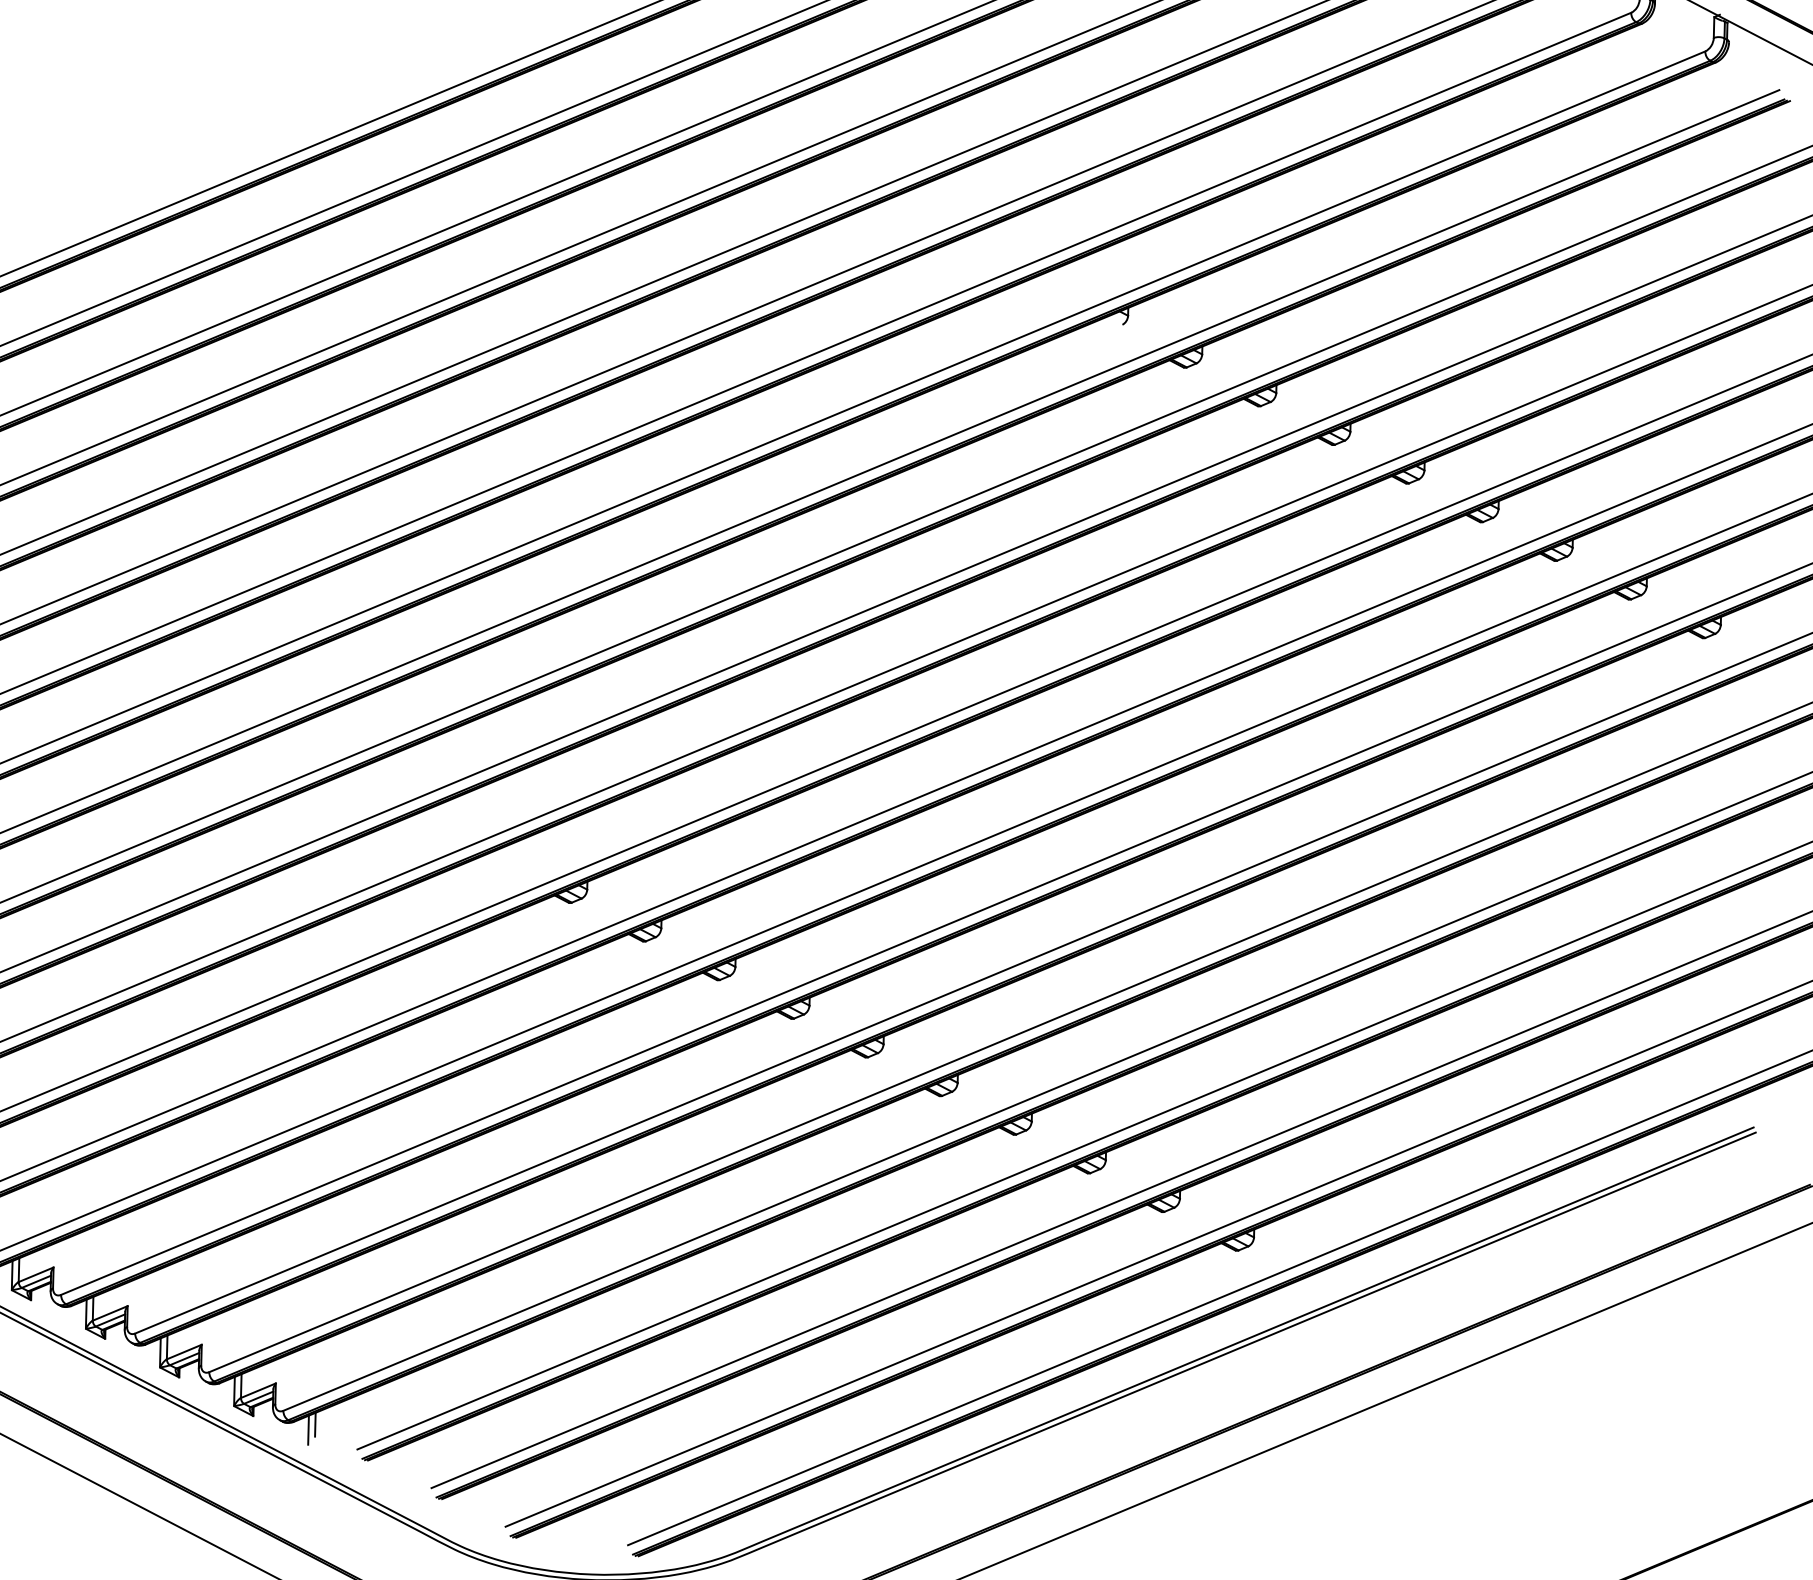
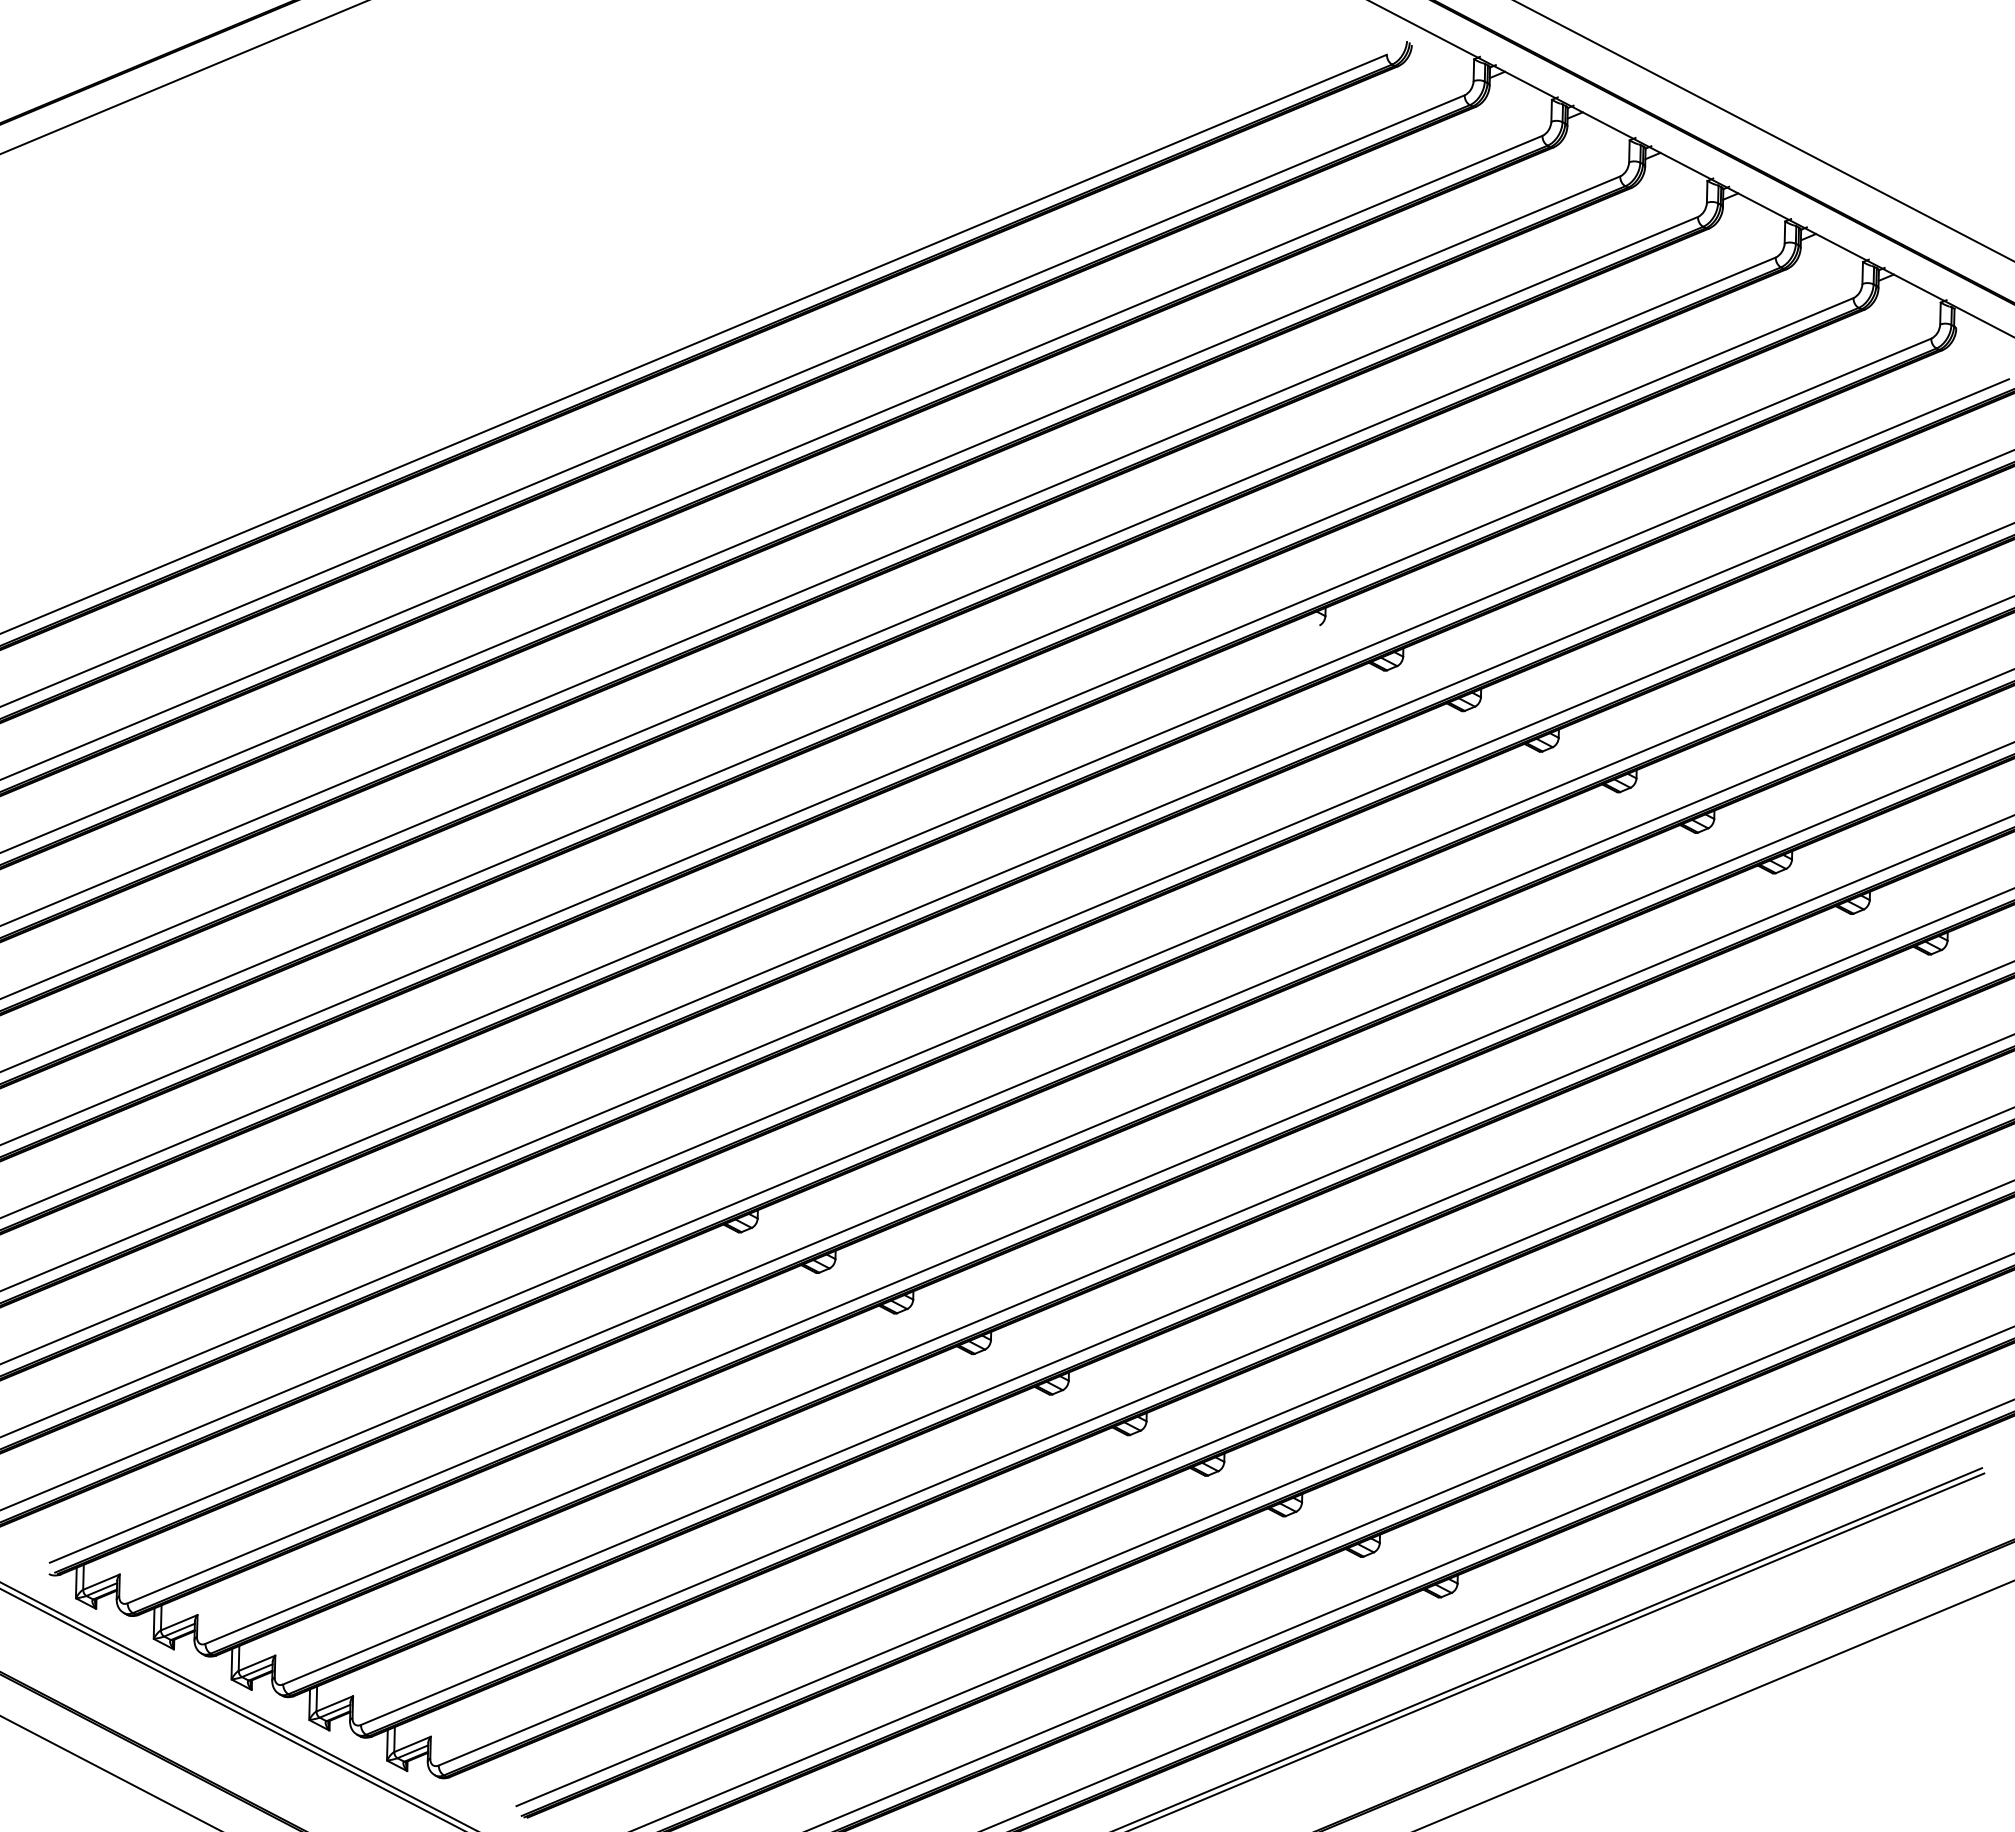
line: (315, 1424) -> (472, 1779), removed
line: (307, 1429) -> (464, 1785), removed

